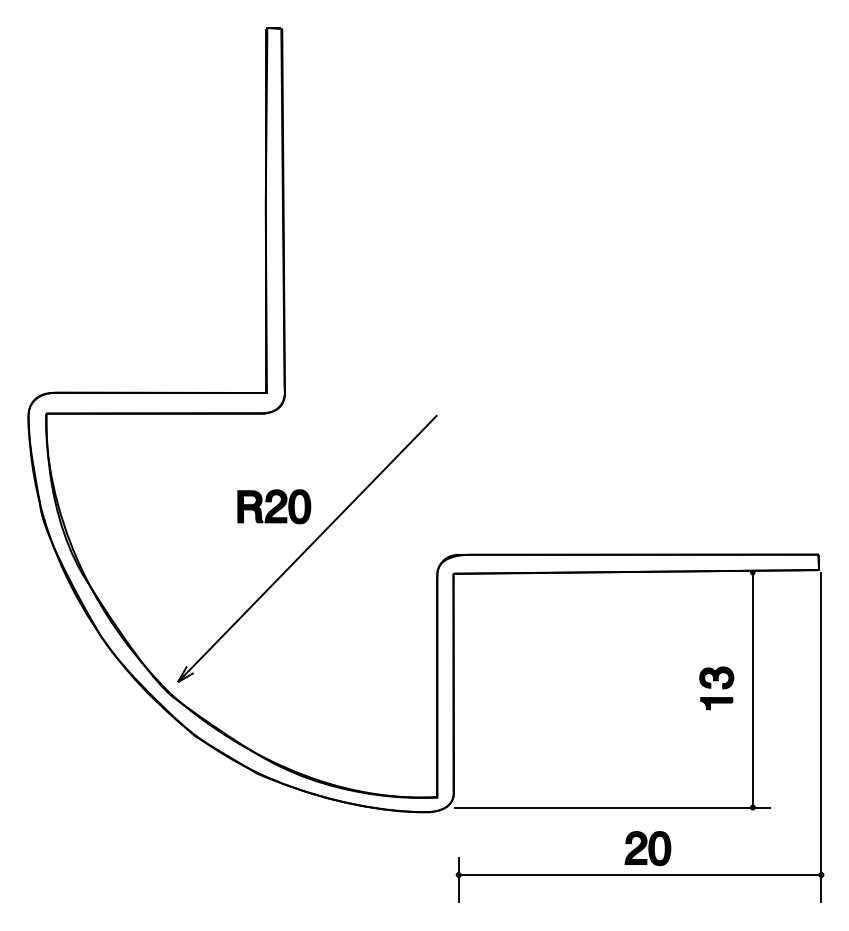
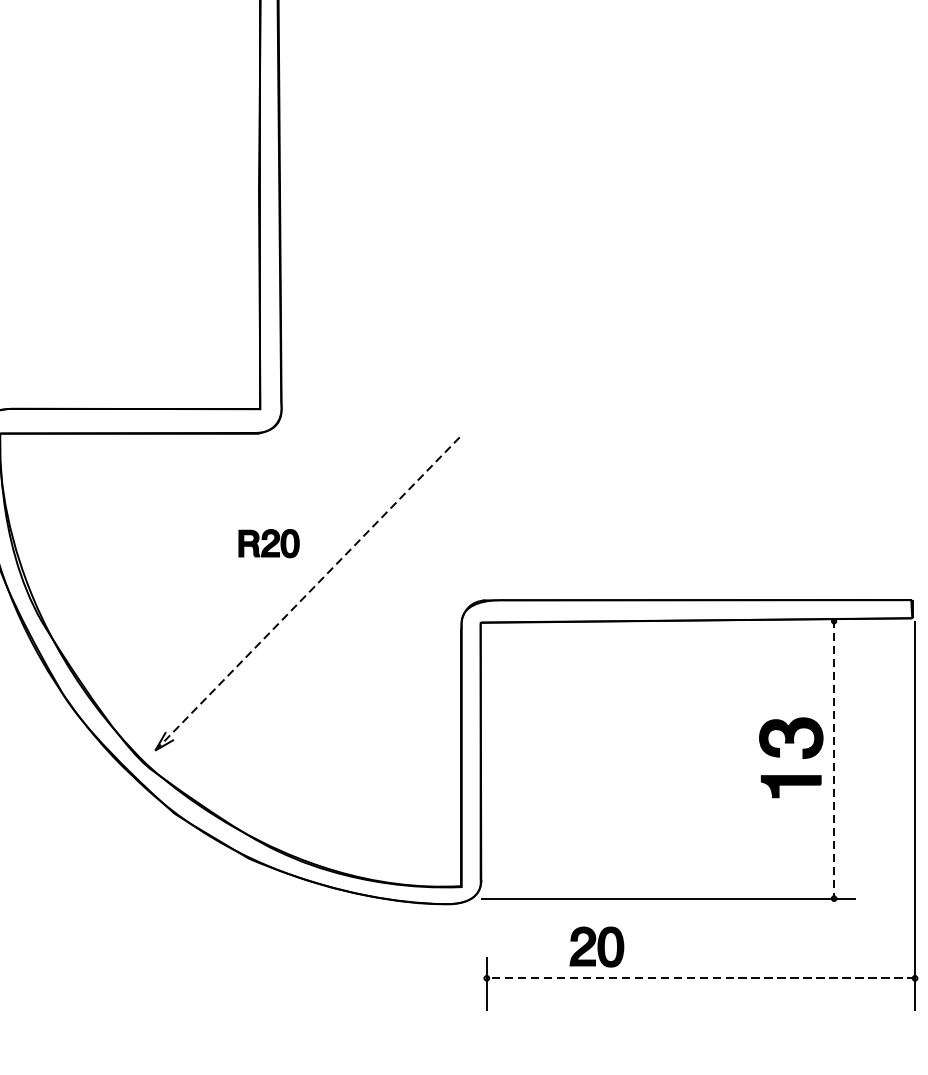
part: (274, 506) -> (269, 543), size x0.7
line: (307, 548) -> (308, 592), solid -> dashed
part: (716, 688) -> (791, 758), size x1.6
line: (752, 690) -> (833, 760), solid -> dashed
part: (647, 848) -> (596, 947), moved
line: (640, 874) -> (701, 977), solid -> dashed

